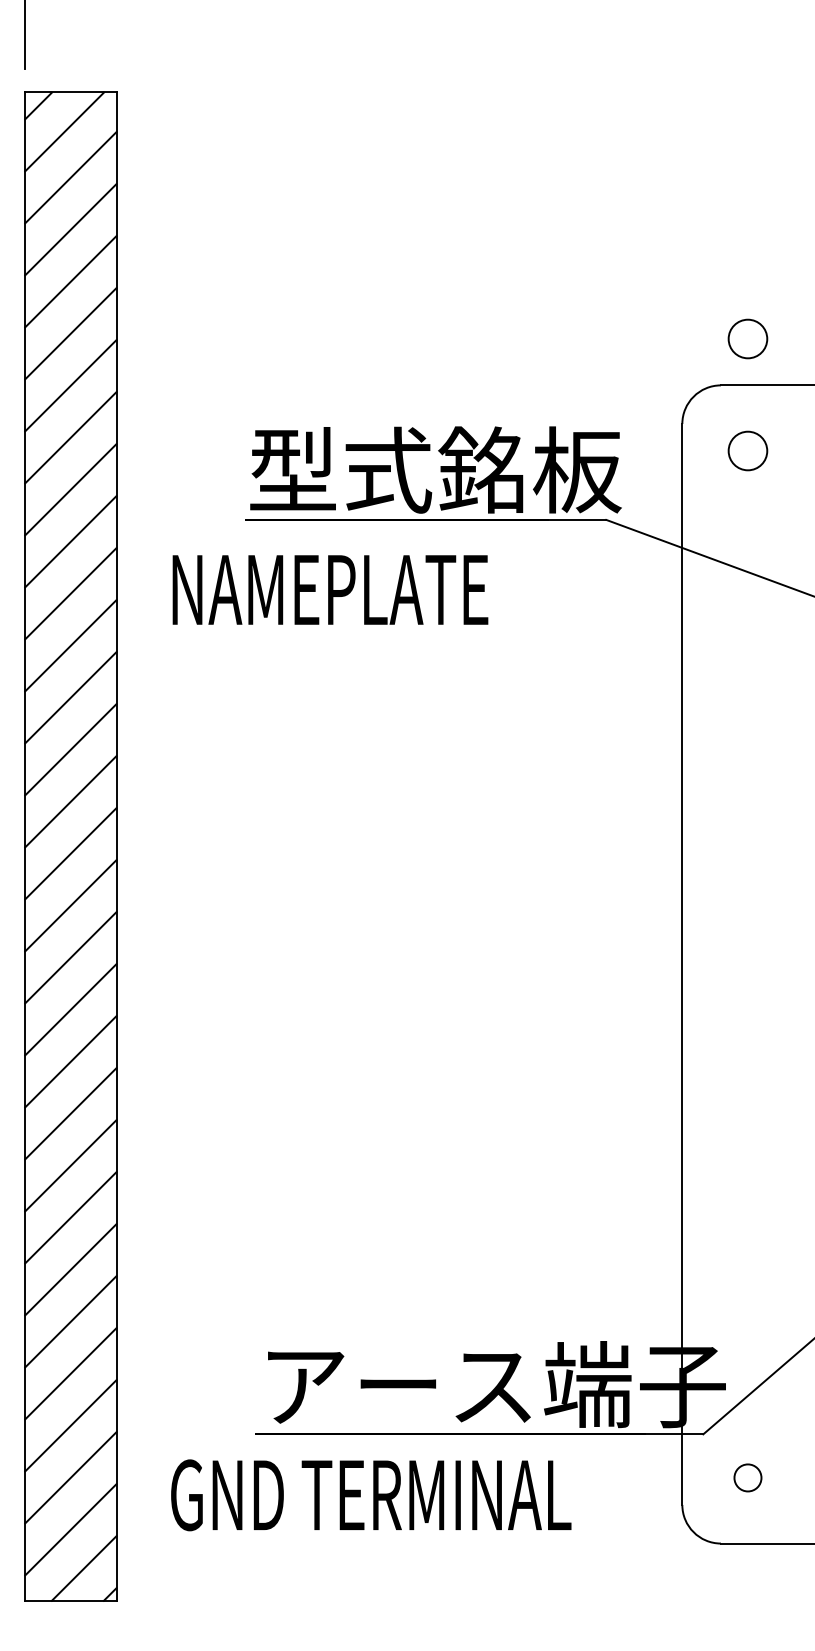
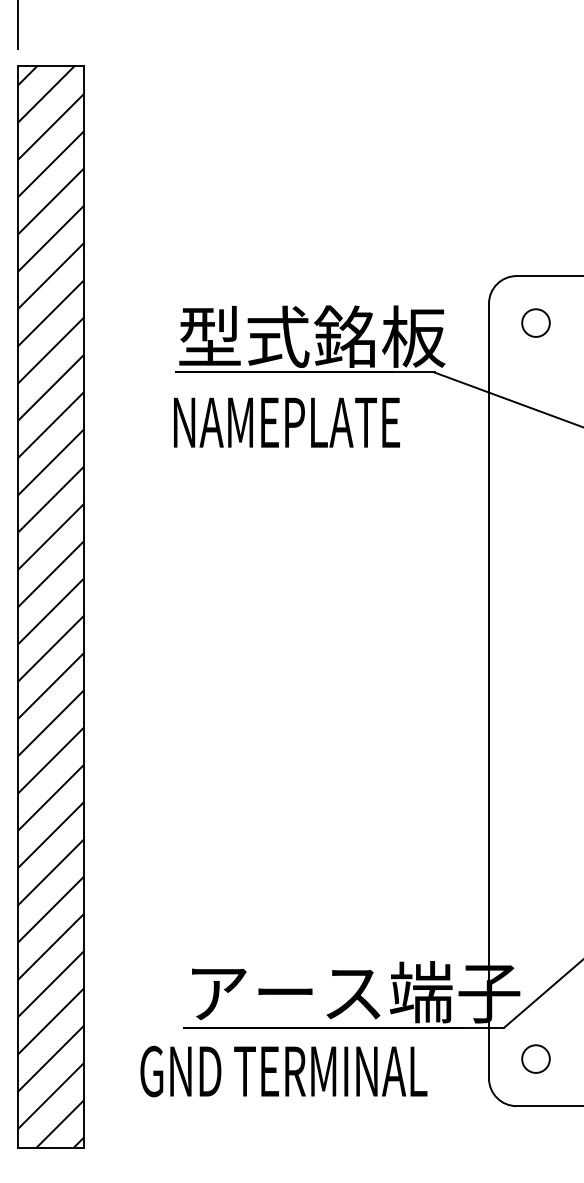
circle: (747, 338) -> (535, 242), removed
text: (330, 589) -> (286, 422), moved
circle: (747, 1477) -> (535, 1058), size x1.43
text: (371, 1495) -> (284, 1071), moved

